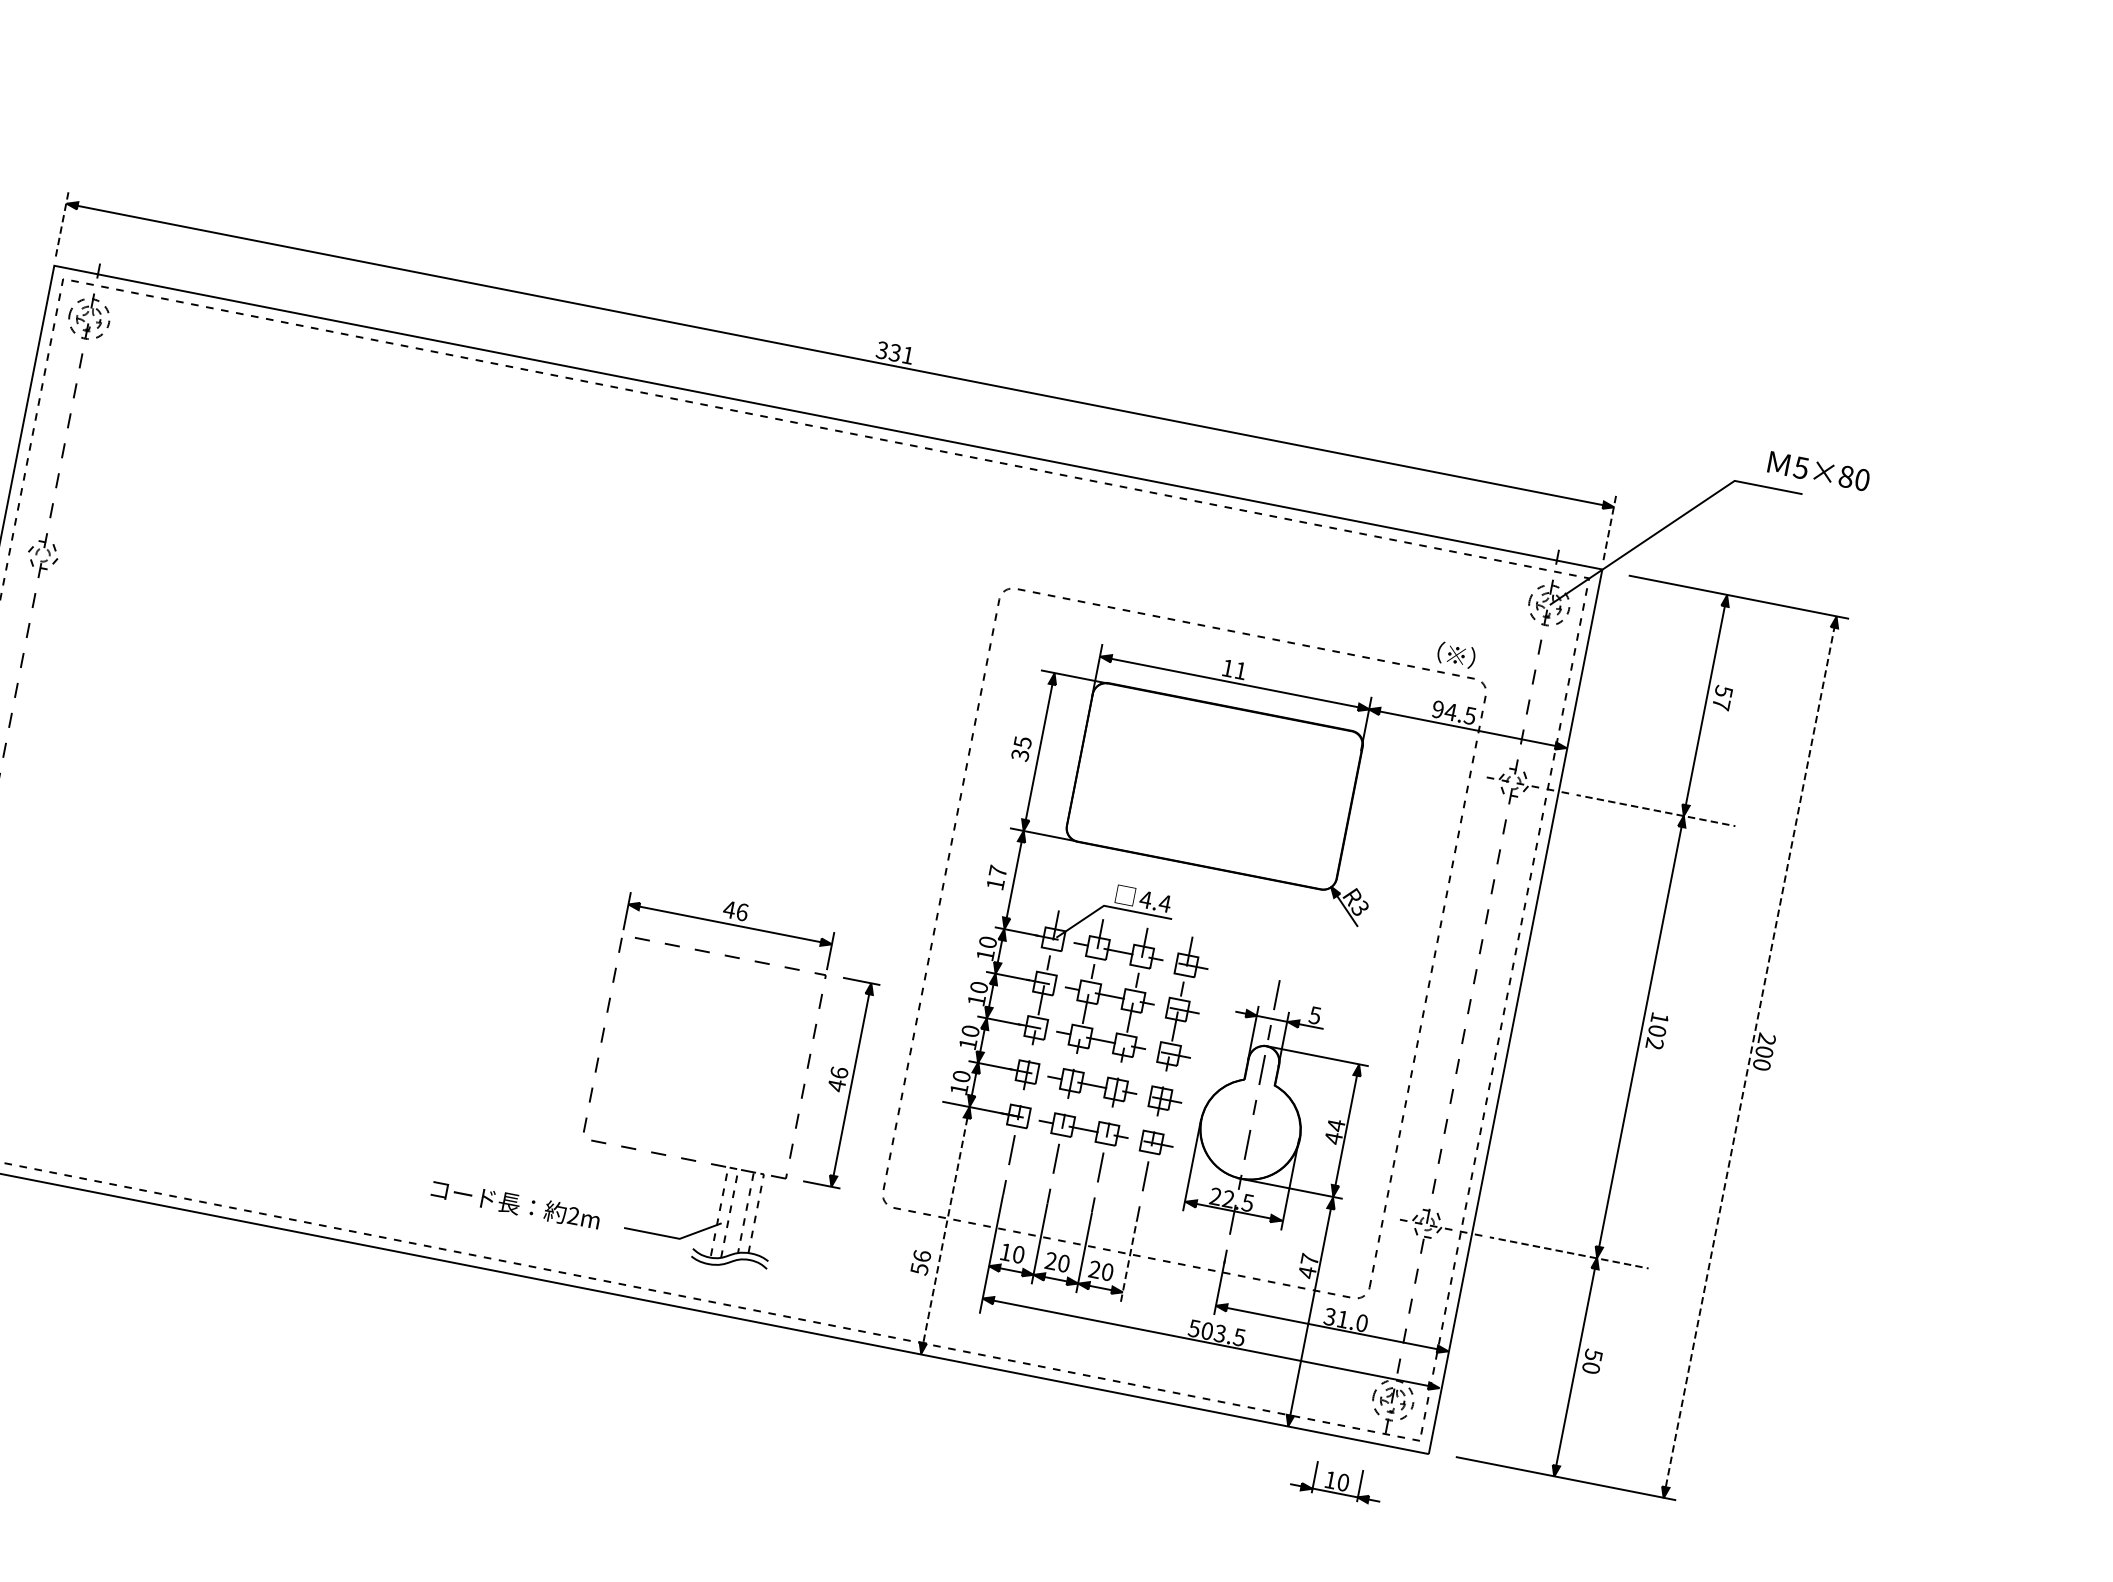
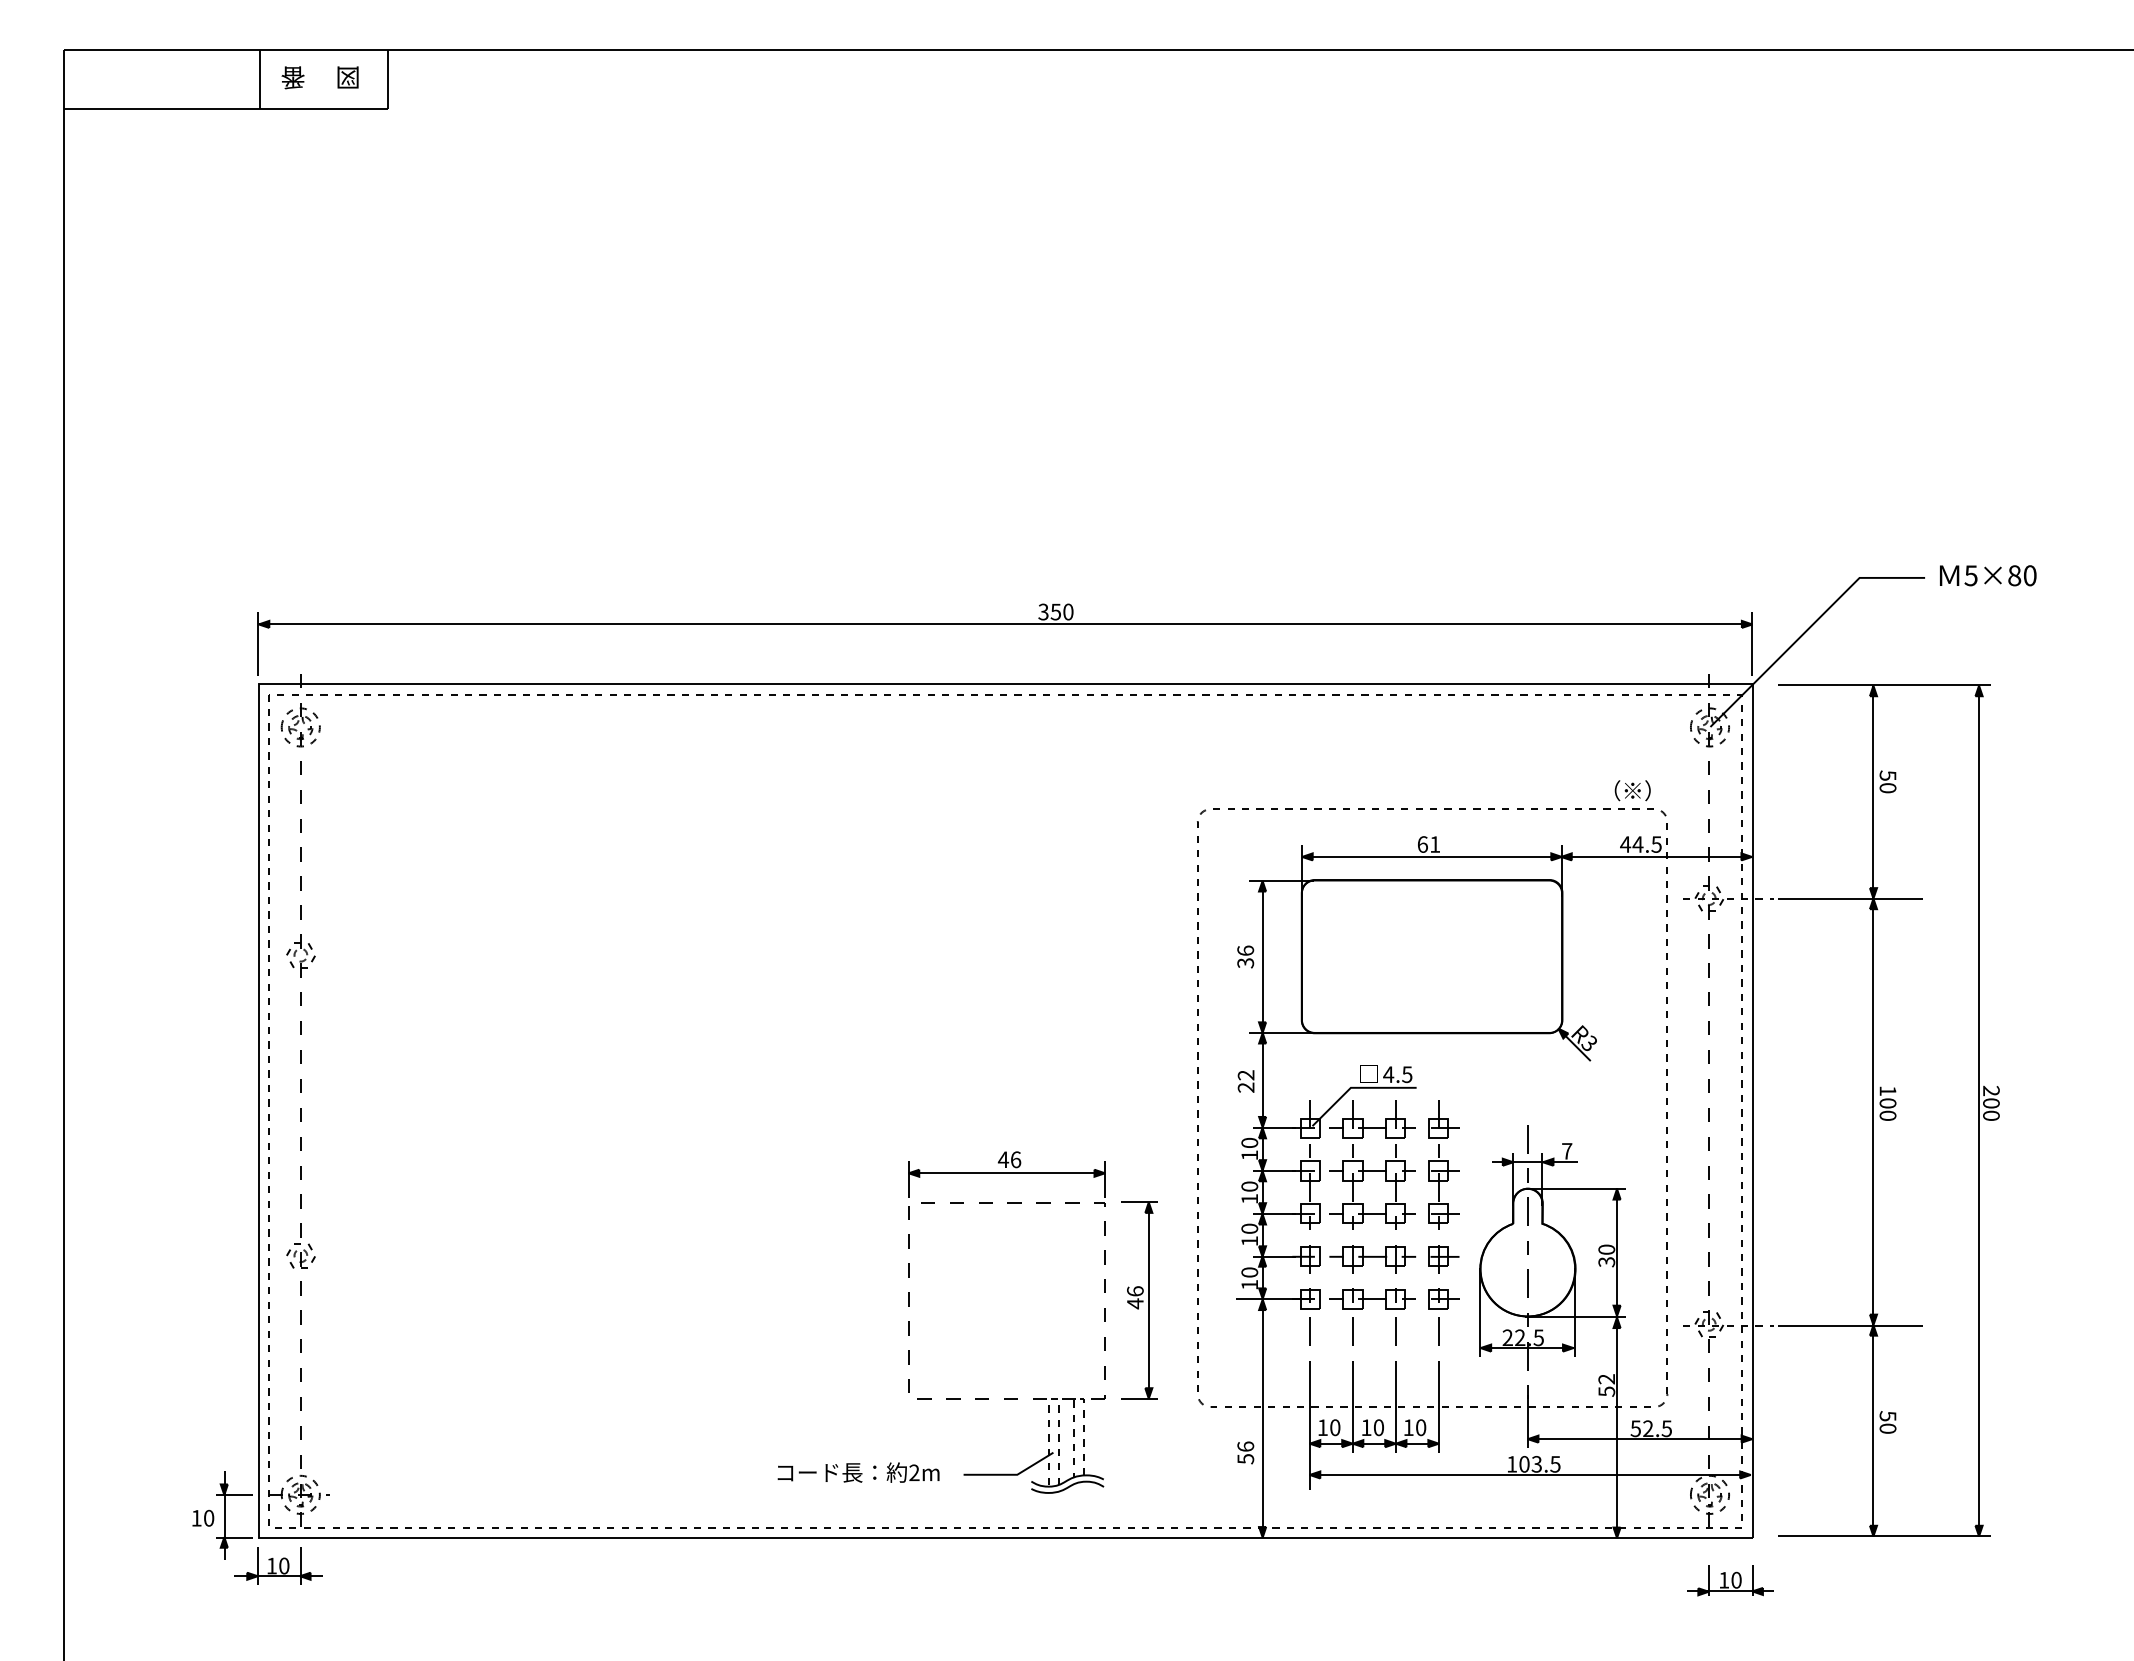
line: (62, 223) -> (258, 643), dashed -> solid
text: (902, 353) -> (1062, 611), 331 -> 350
text: (1819, 471) -> (1988, 575), moved
line: (1610, 527) -> (1752, 643), dashed -> solid
text: (1227, 668) -> (1422, 844), 11 -> 61
text: (1720, 704) -> (1887, 788), 57 -> 50
text: (1437, 709) -> (1625, 844), 94.5 -> 44.5
text: (1022, 742) -> (1245, 950), 35 -> 36
line: (1661, 811) -> (1851, 898), dashed -> solid
text: (996, 877) -> (1245, 1081), 17 -> 22
text: (1164, 903) -> (1406, 1074), 4.4 -> 4.5
text: (1314, 1015) -> (1566, 1151), 5 -> 7
text: (1654, 1043) -> (1887, 1115), 102 -> 100
line: (1750, 1057) -> (1979, 1110), dashed -> solid
text: (1334, 1131) -> (1606, 1255), 44 -> 30
line: (945, 1230) -> (1262, 1418), dashed -> solid
line: (1574, 1253) -> (1851, 1325), dashed -> solid
text: (1051, 1260) -> (1366, 1427), 20 -> 10
line: (1128, 1260) -> (1438, 1413), dashed -> solid
text: (1308, 1266) -> (1606, 1385), 47 -> 52
text: (1094, 1269) -> (1408, 1427), 20 -> 10
text: (1346, 1319) -> (1651, 1428), 31.0 -> 52.5
text: (1193, 1328) -> (1511, 1464), 503.5 -> 103.5
part: (1337, 1481) -> (1730, 1580), moved

